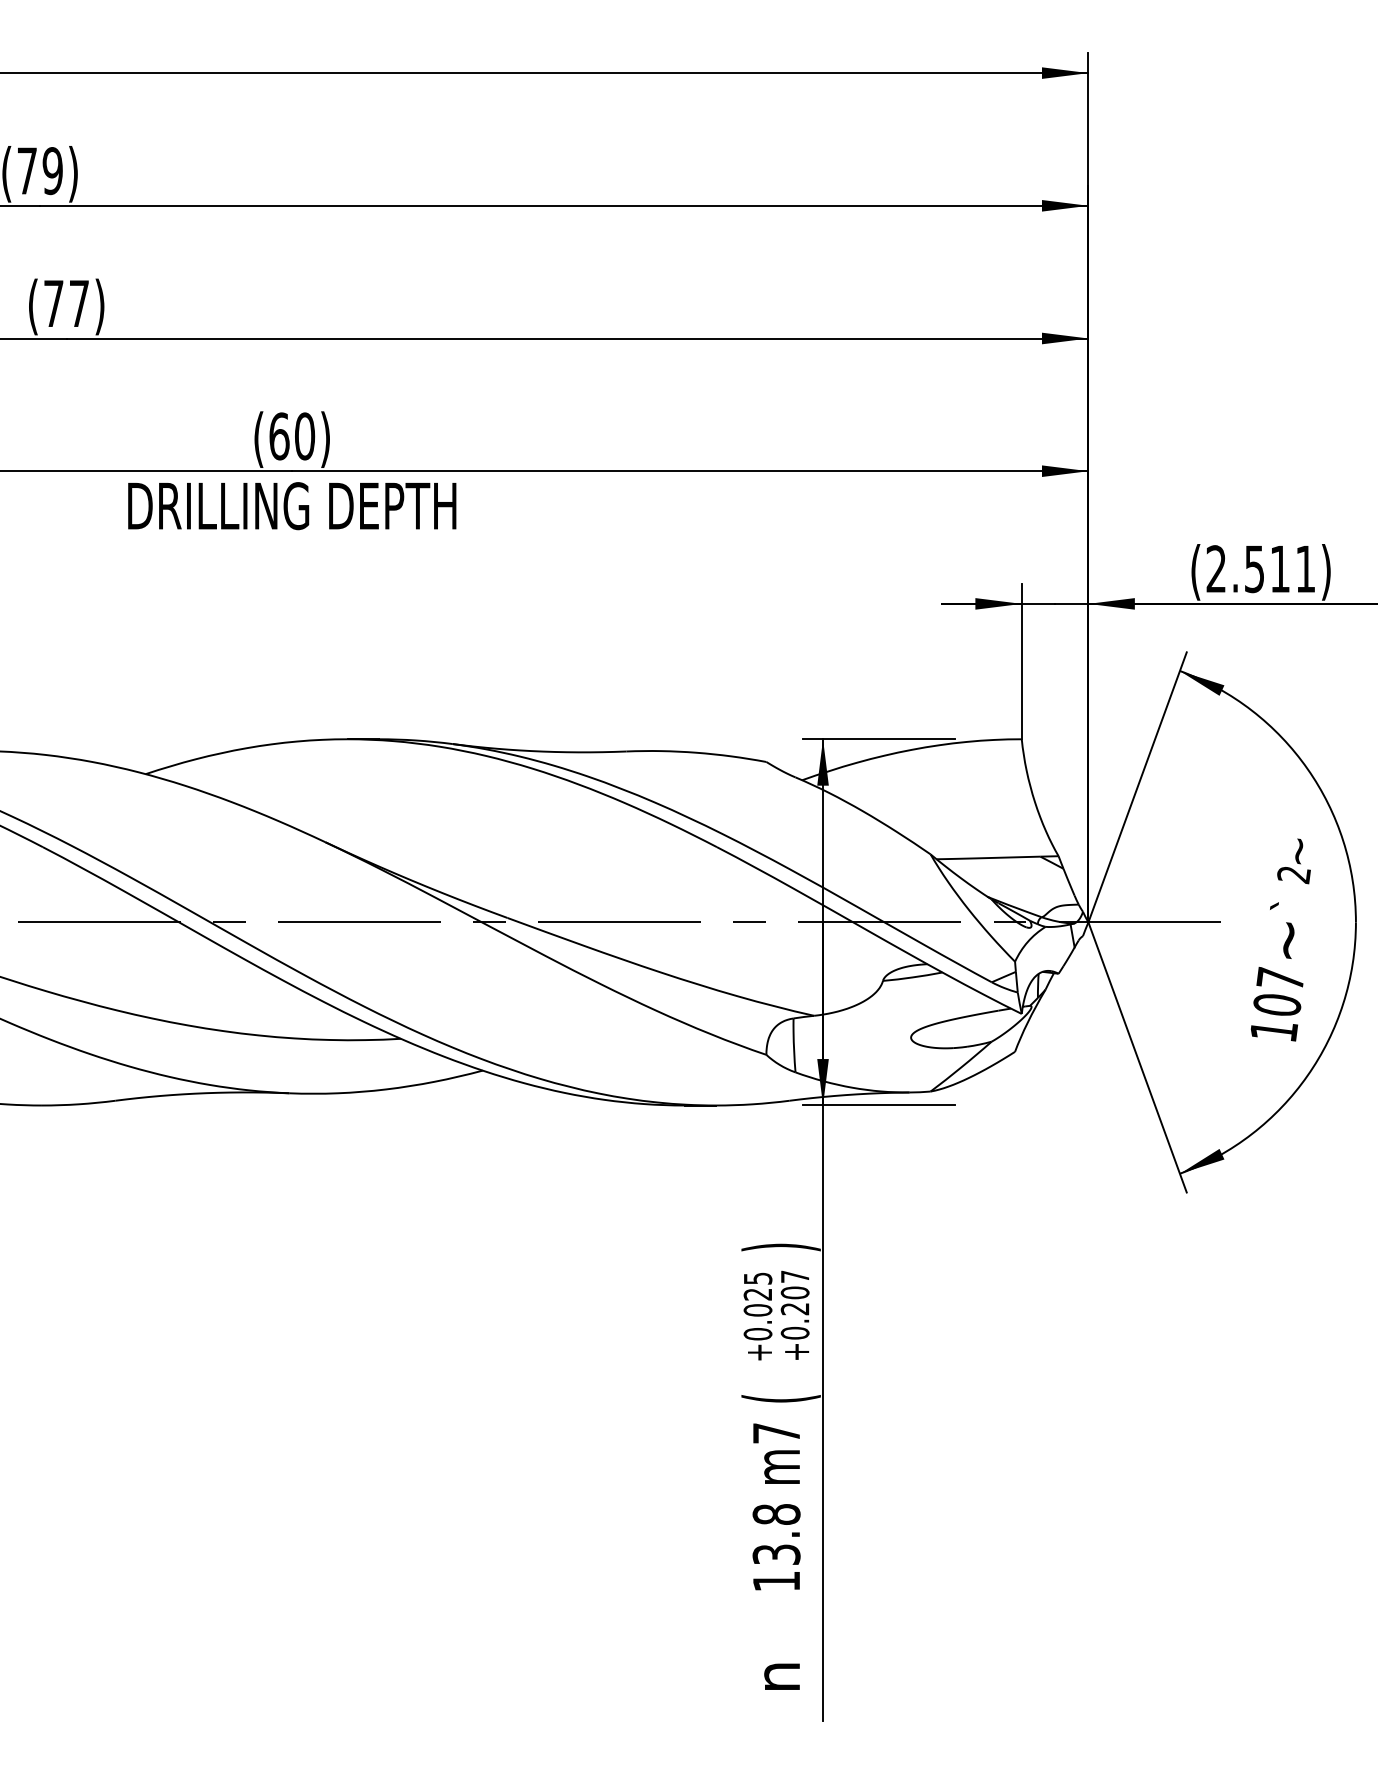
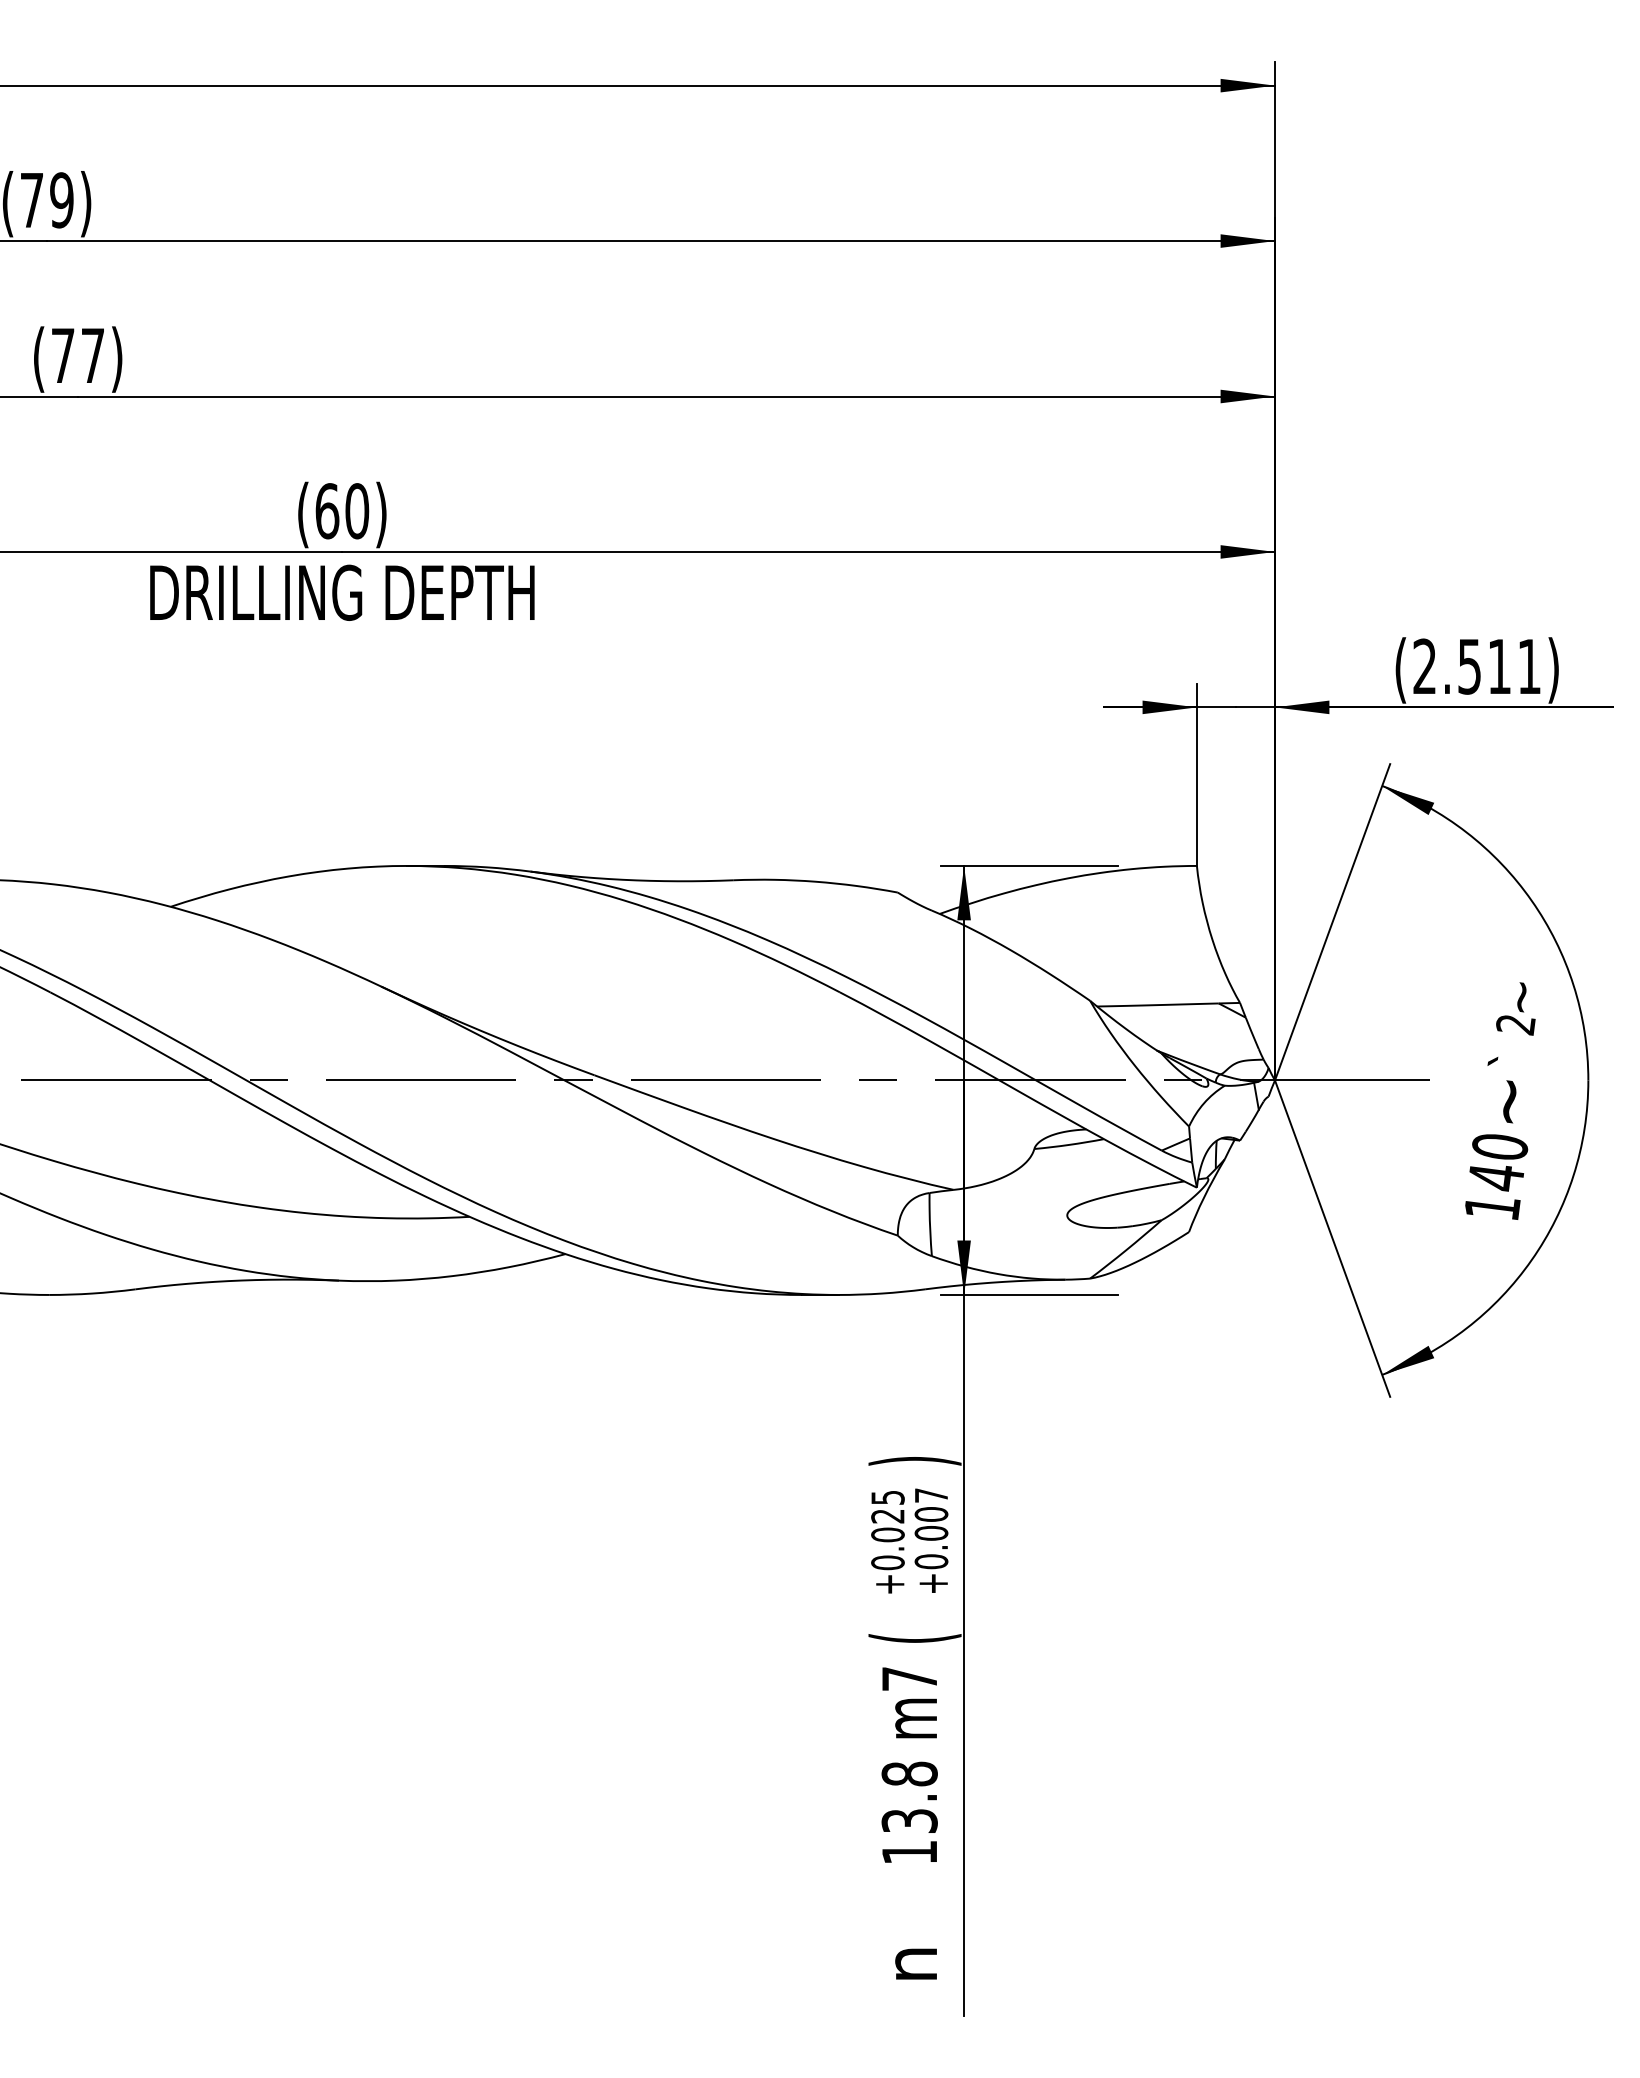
text: (1279, 991) -> (1498, 1161), 107 -> 140
text: (795, 1309) -> (931, 1533), +0.207 -> +0.007

